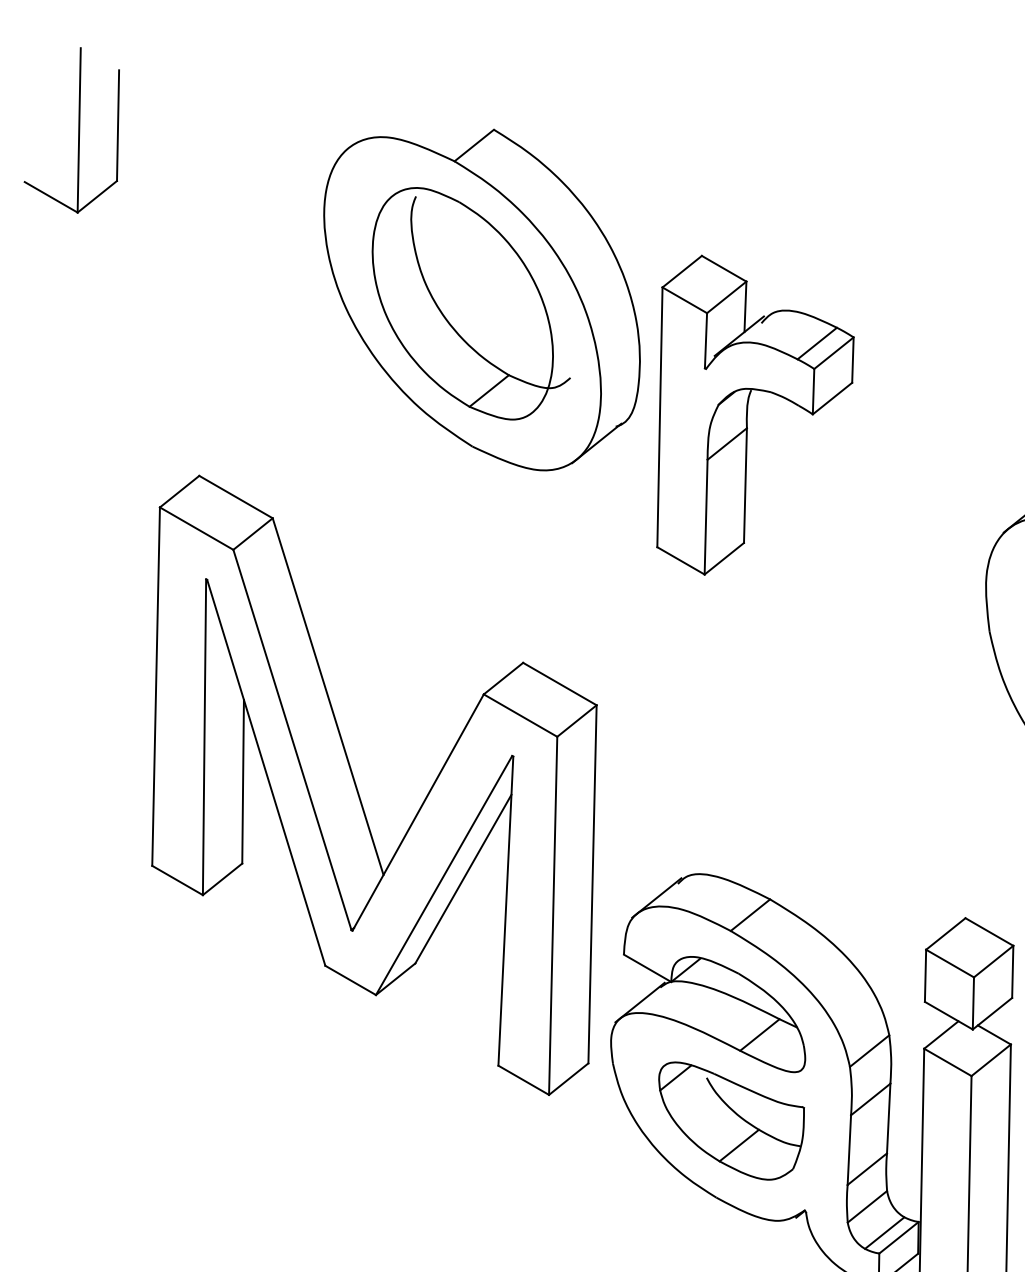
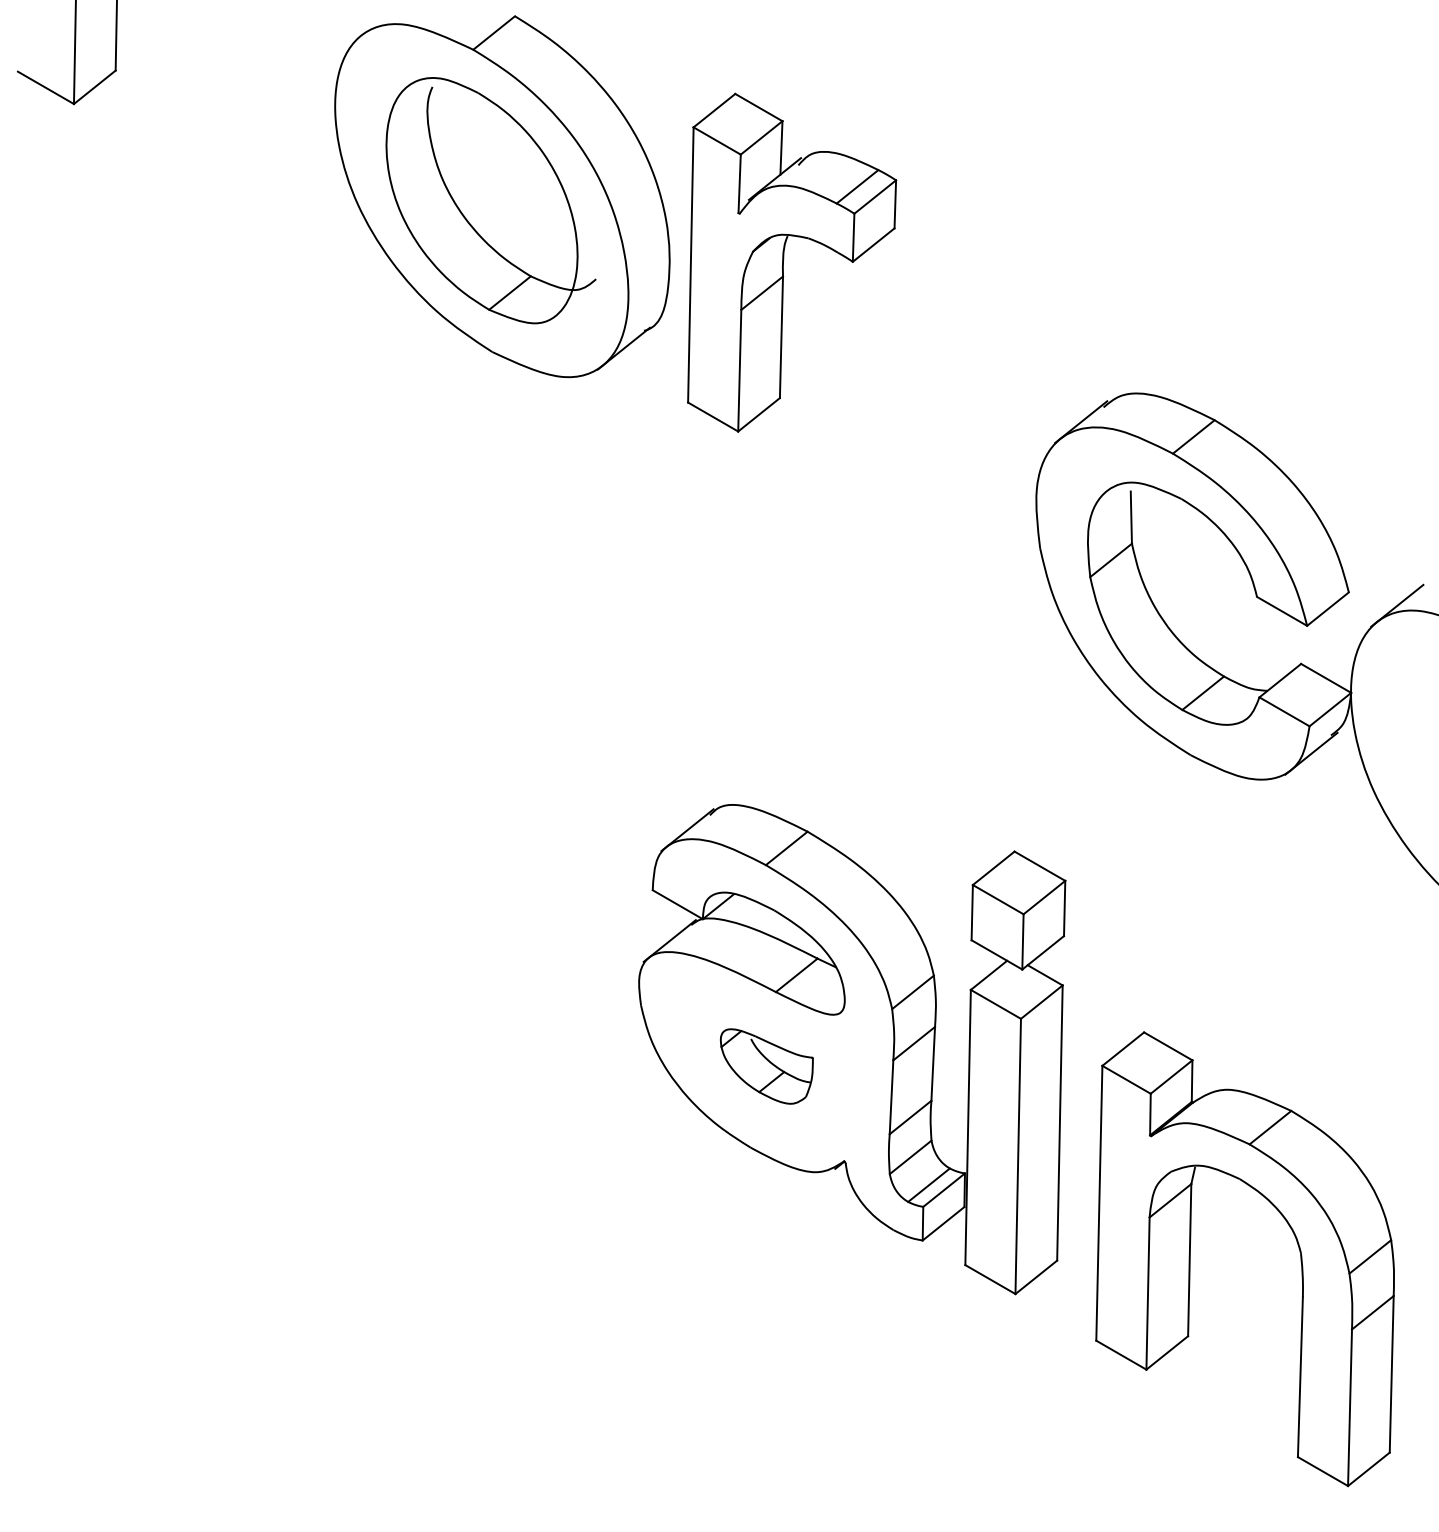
part: (748, 412) -> (784, 259), moved
part: (358, 790) -> (371, 716), removed
part: (731, 1121) -> (766, 1066), size x0.6

